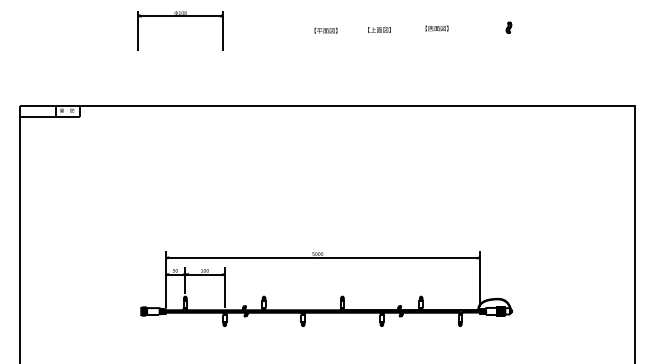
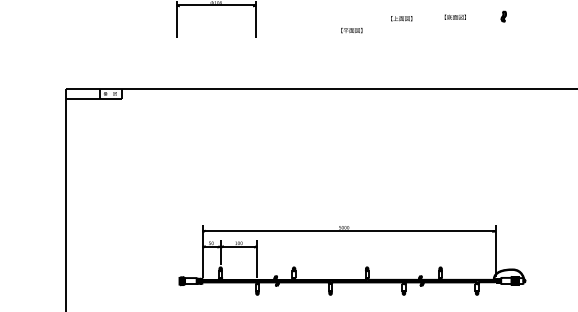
part: (508, 27) -> (503, 16), moved
text: (325, 30) -> (351, 30), moved

